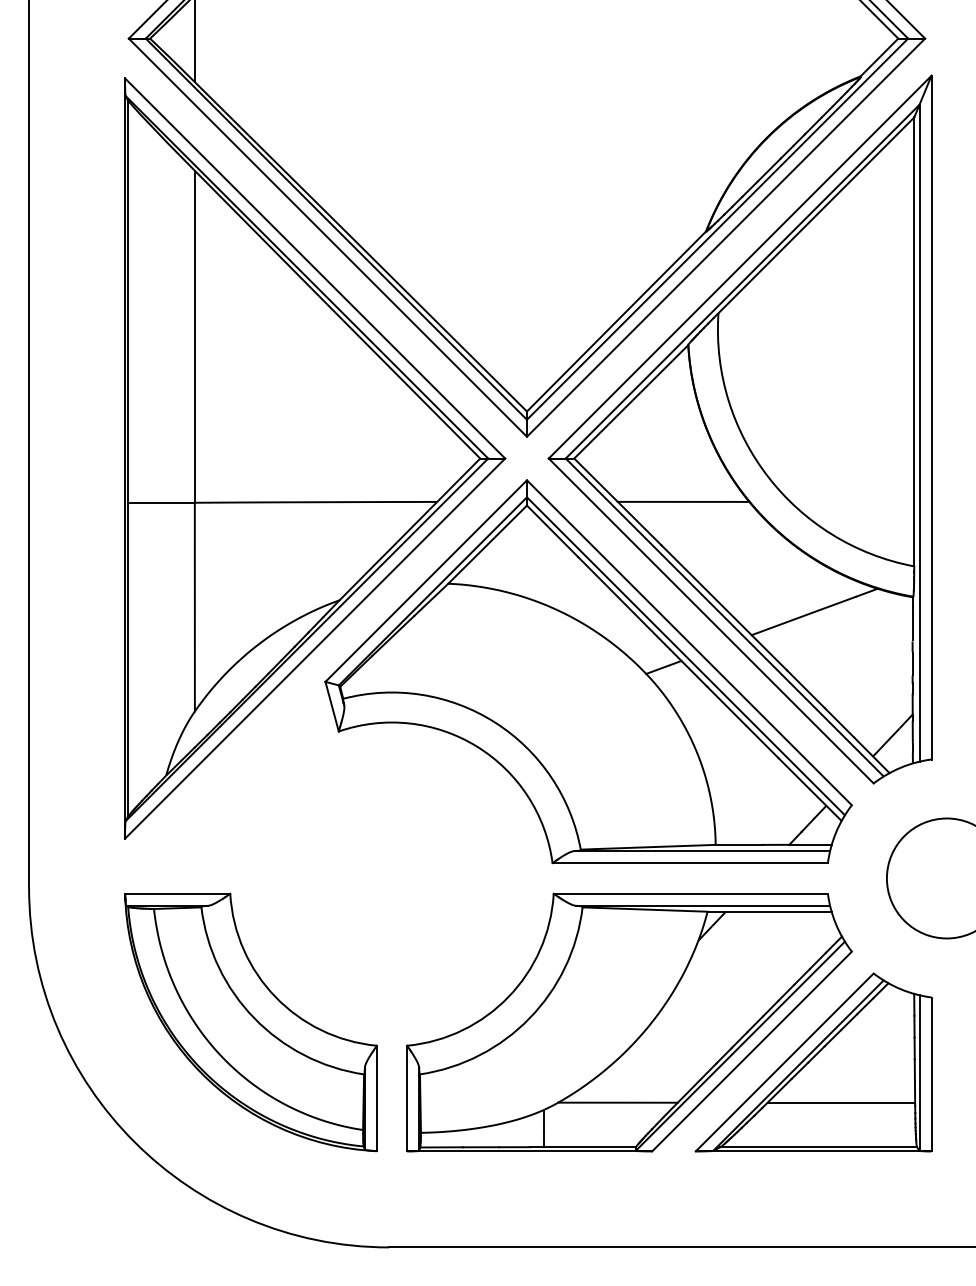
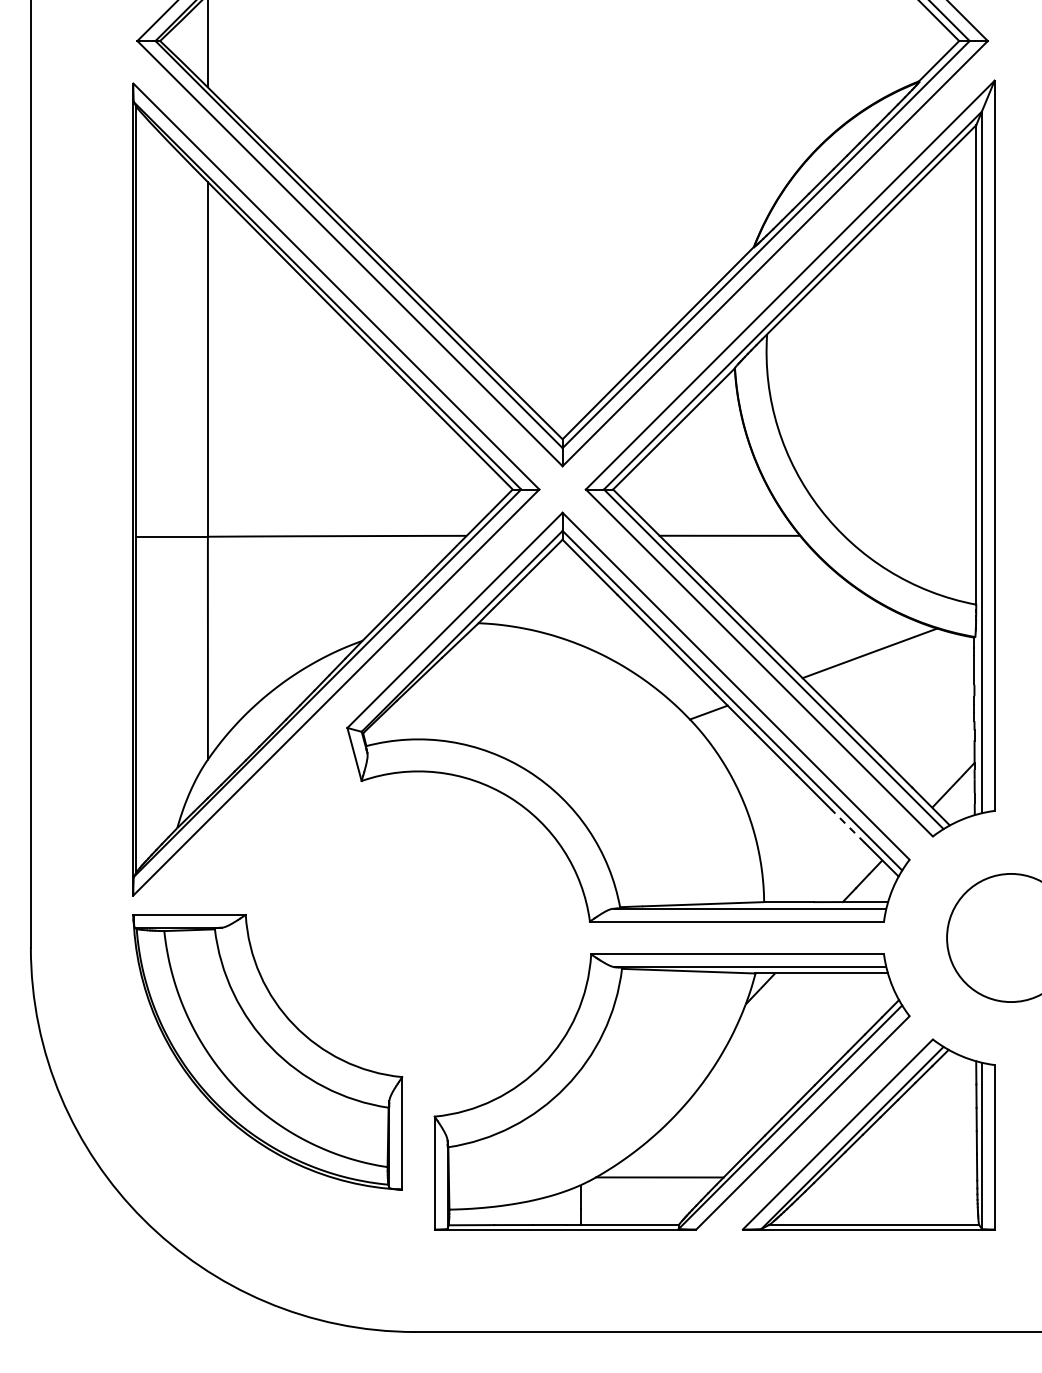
line: (793, 773) -> (847, 825), solid -> dashed
part: (250, 1022) -> (267, 1052), moved
line: (841, 1102) -> (898, 1177), removed

